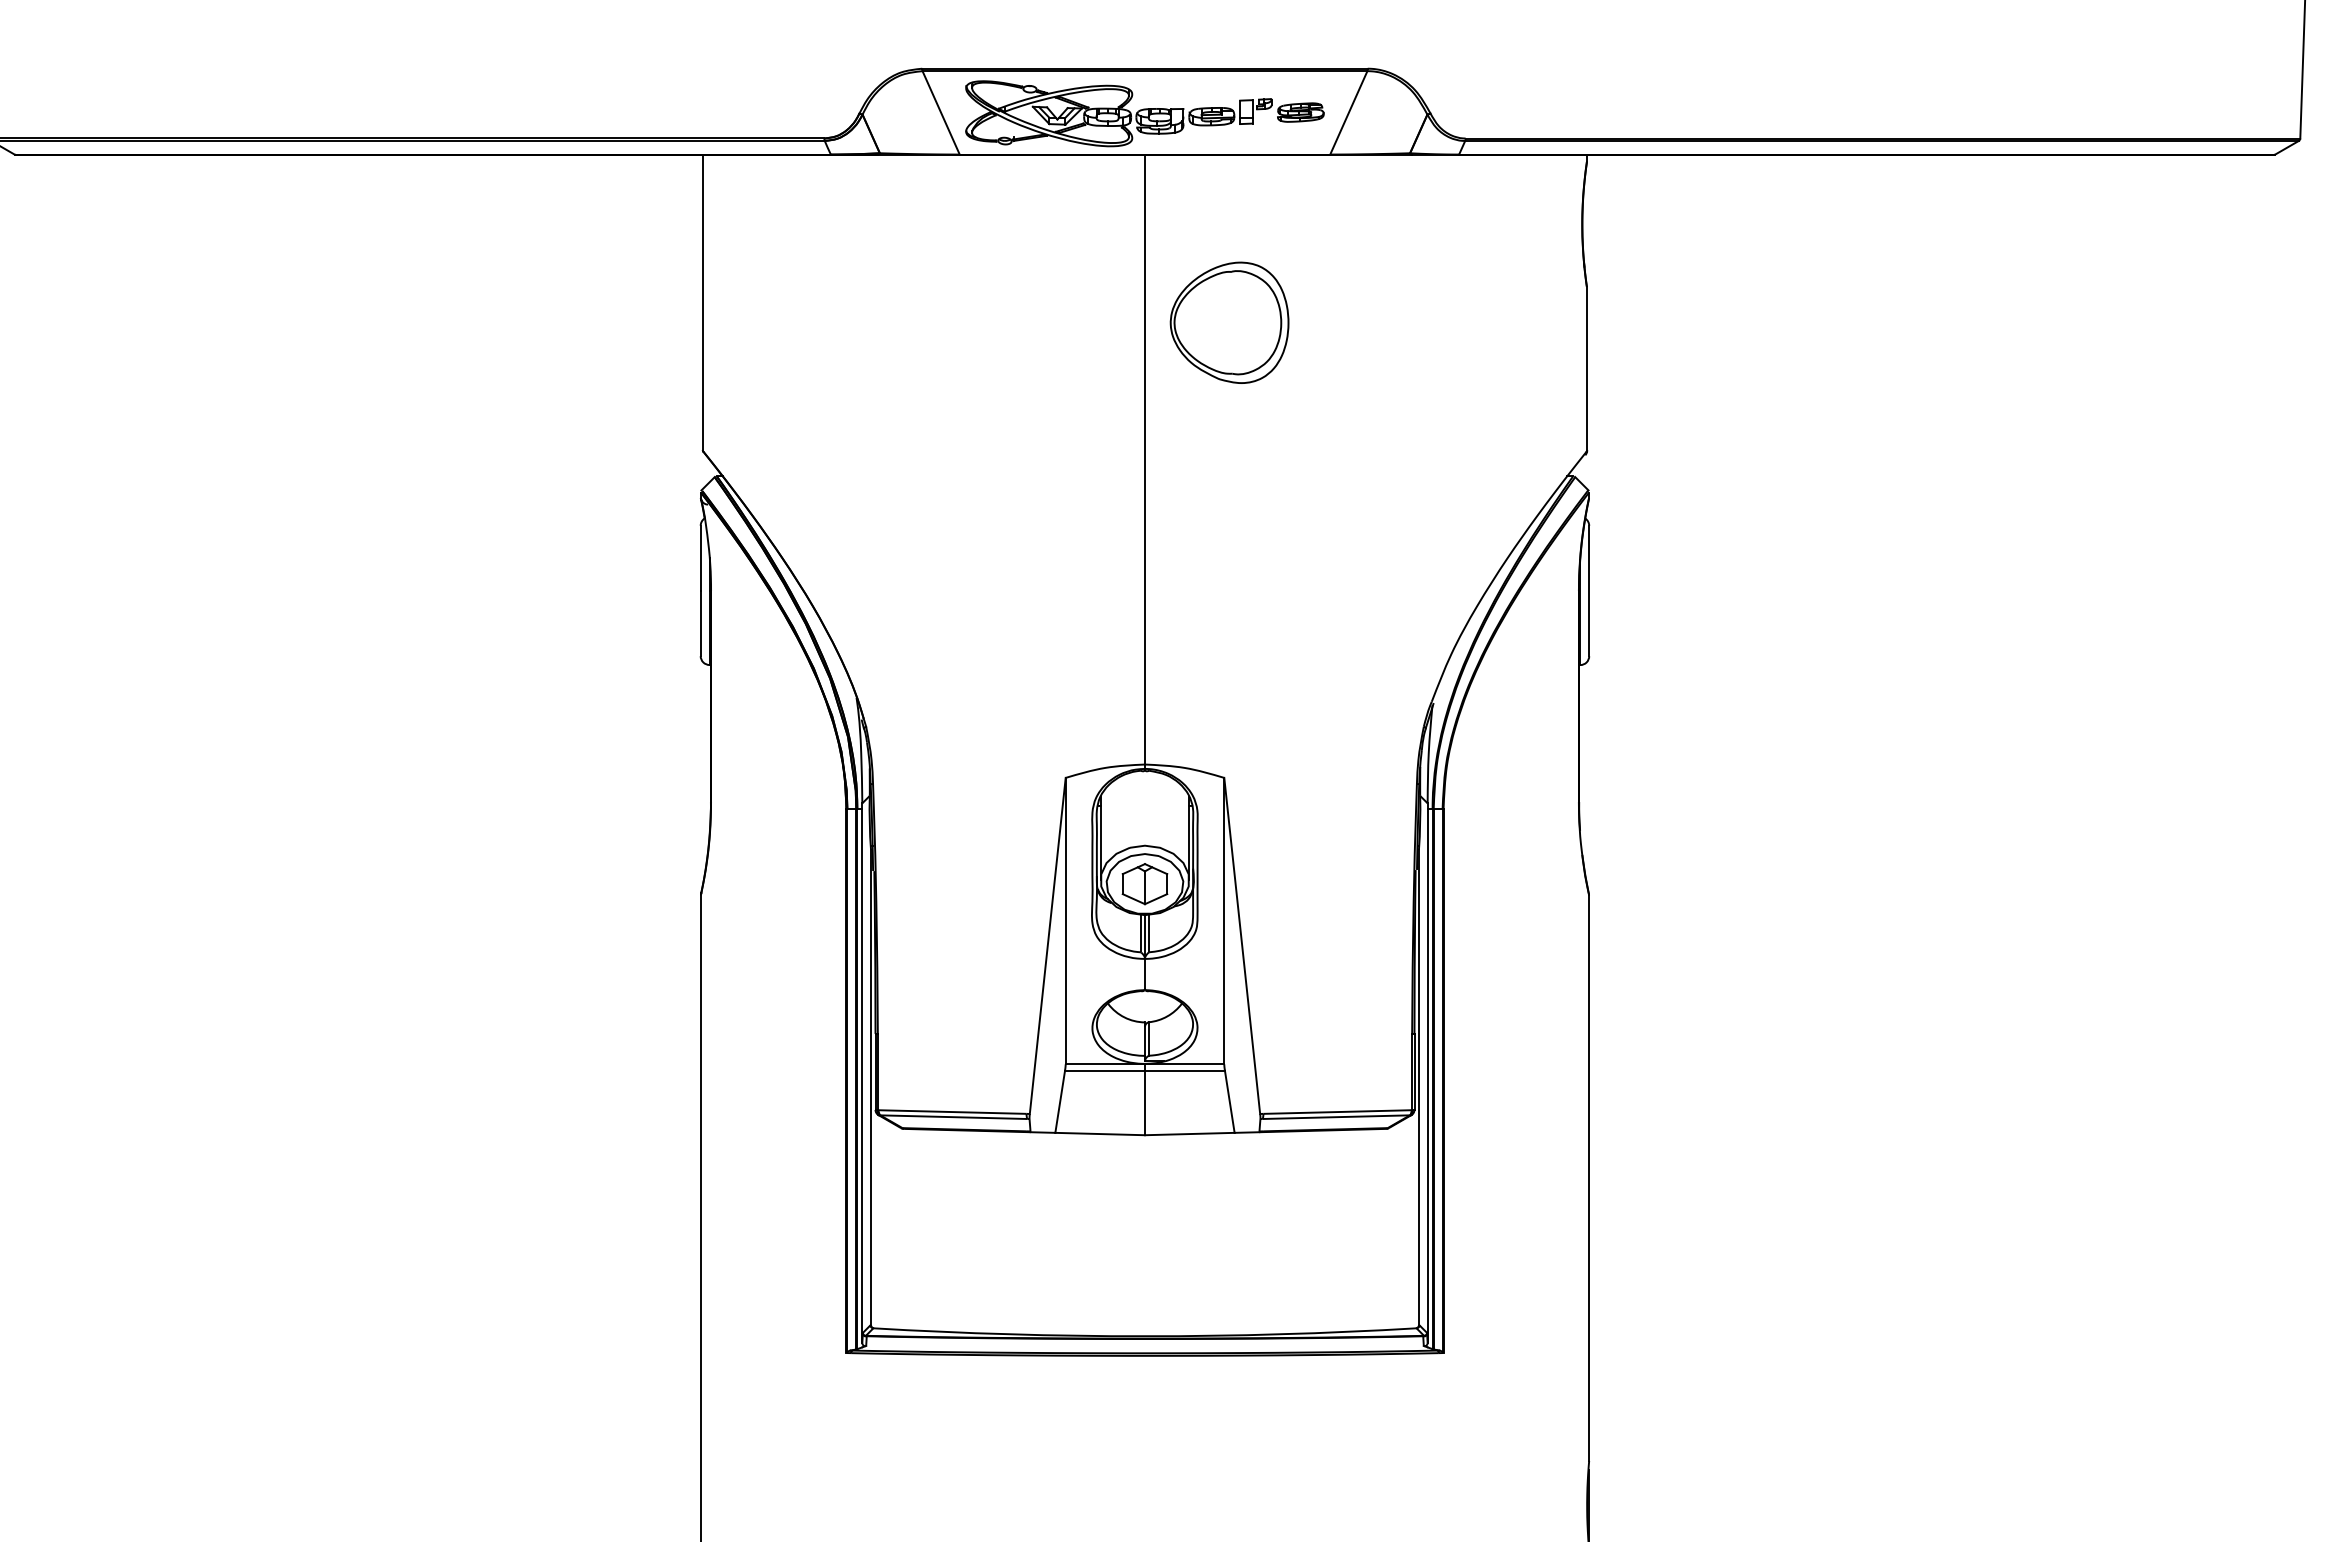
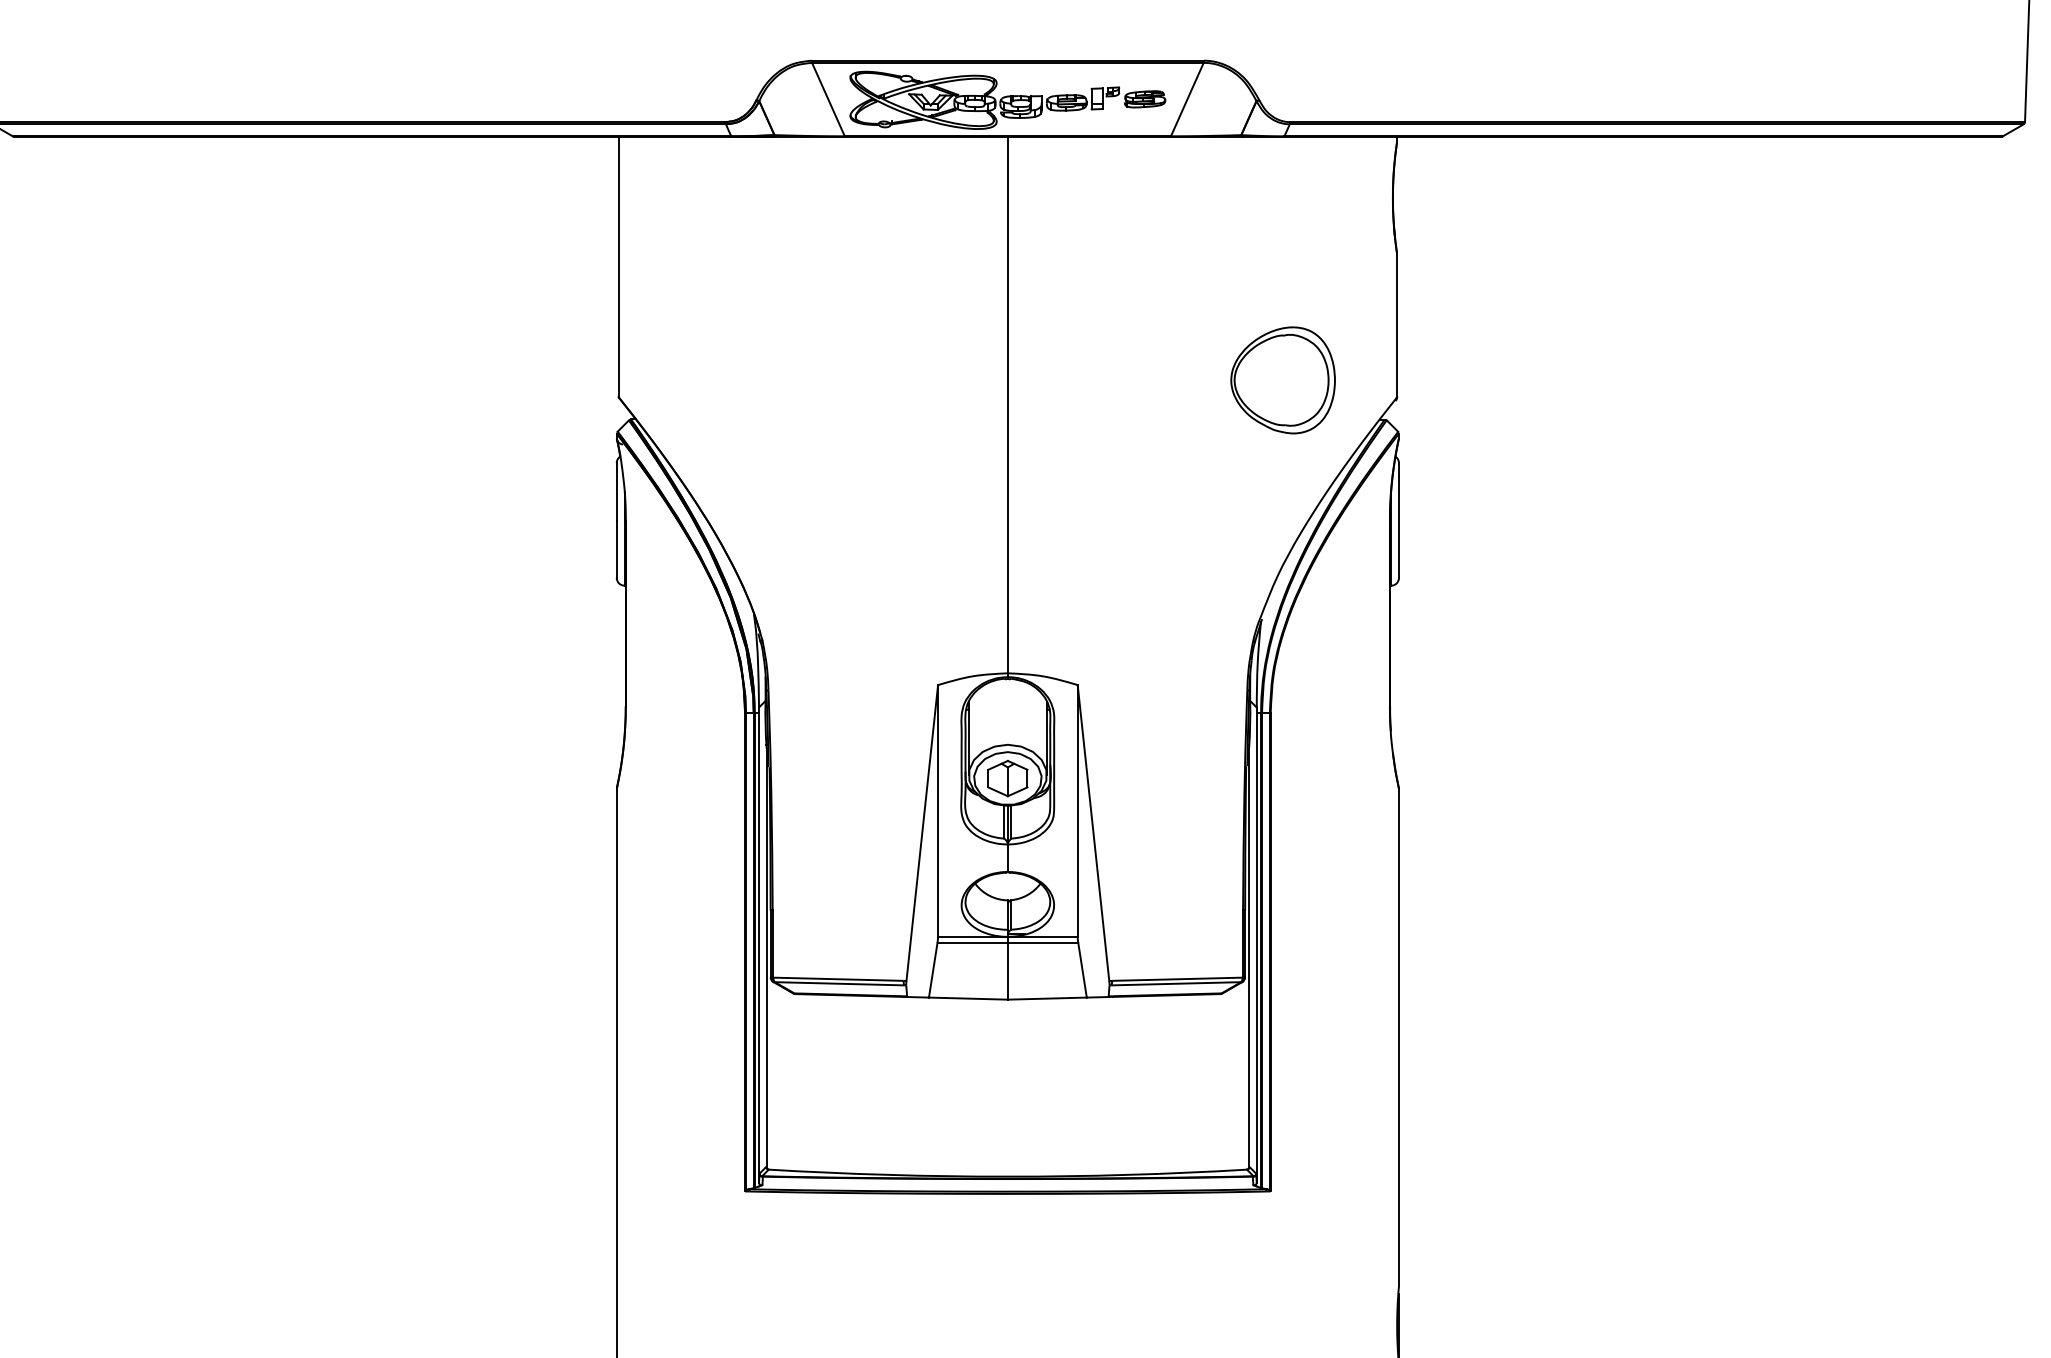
part: (1229, 322) -> (1283, 380), moved

